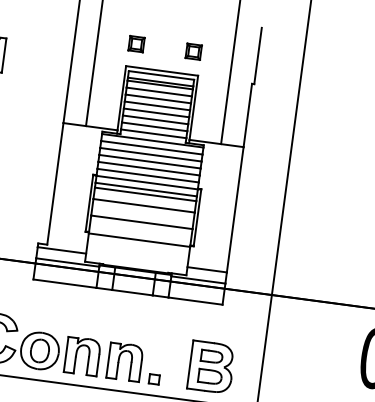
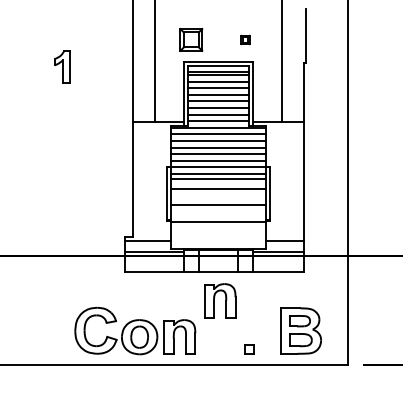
part: (136, 43) -> (191, 39), size x1.6
part: (193, 51) -> (245, 39), size x0.6
part: (125, 361) -> (220, 300), moved

